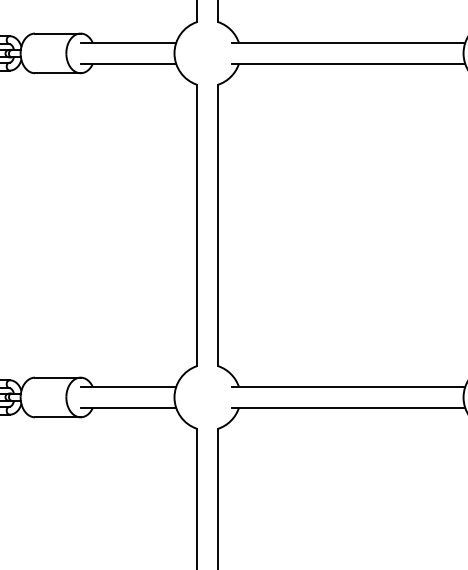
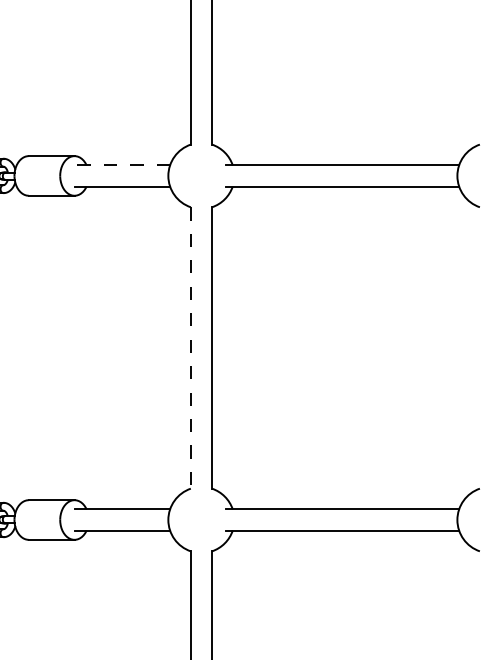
line: (128, 42) -> (122, 165), solid -> dashed
line: (196, 224) -> (190, 347), solid -> dashed

